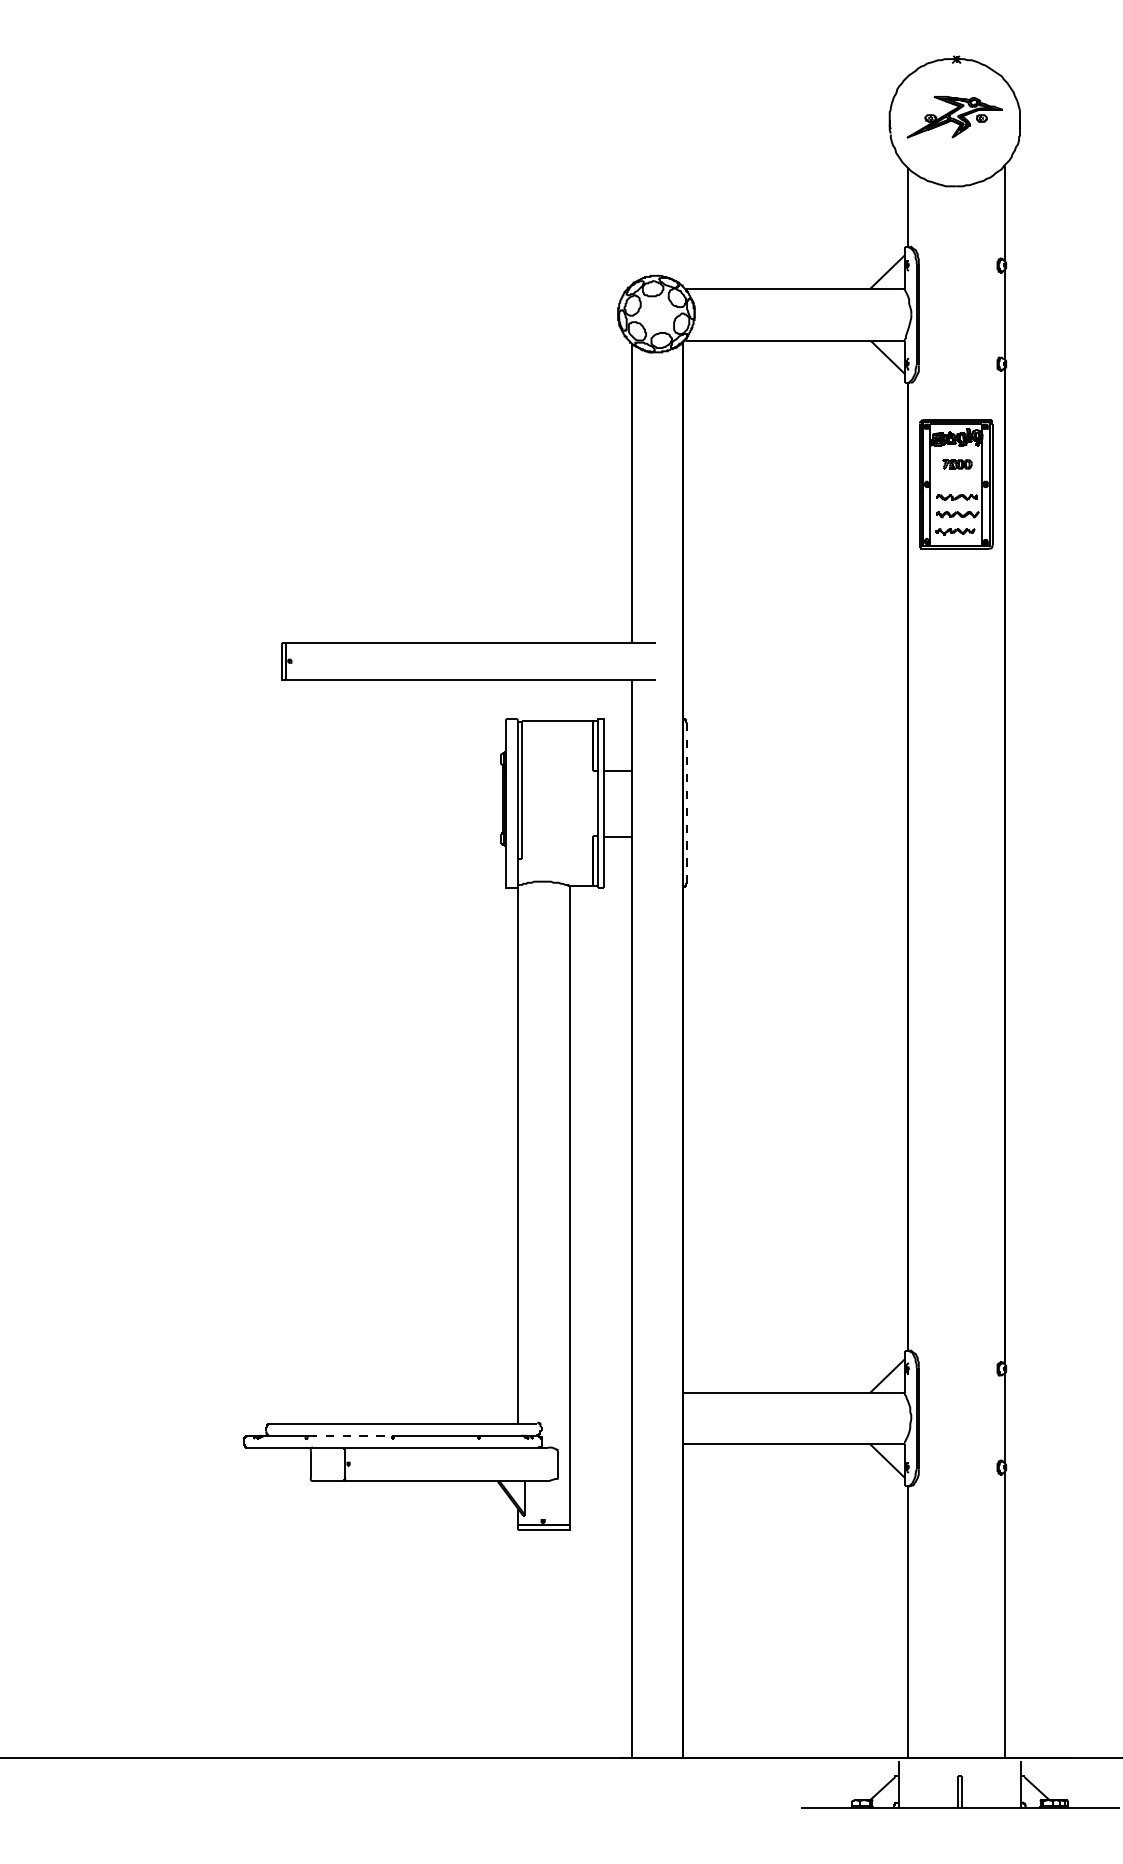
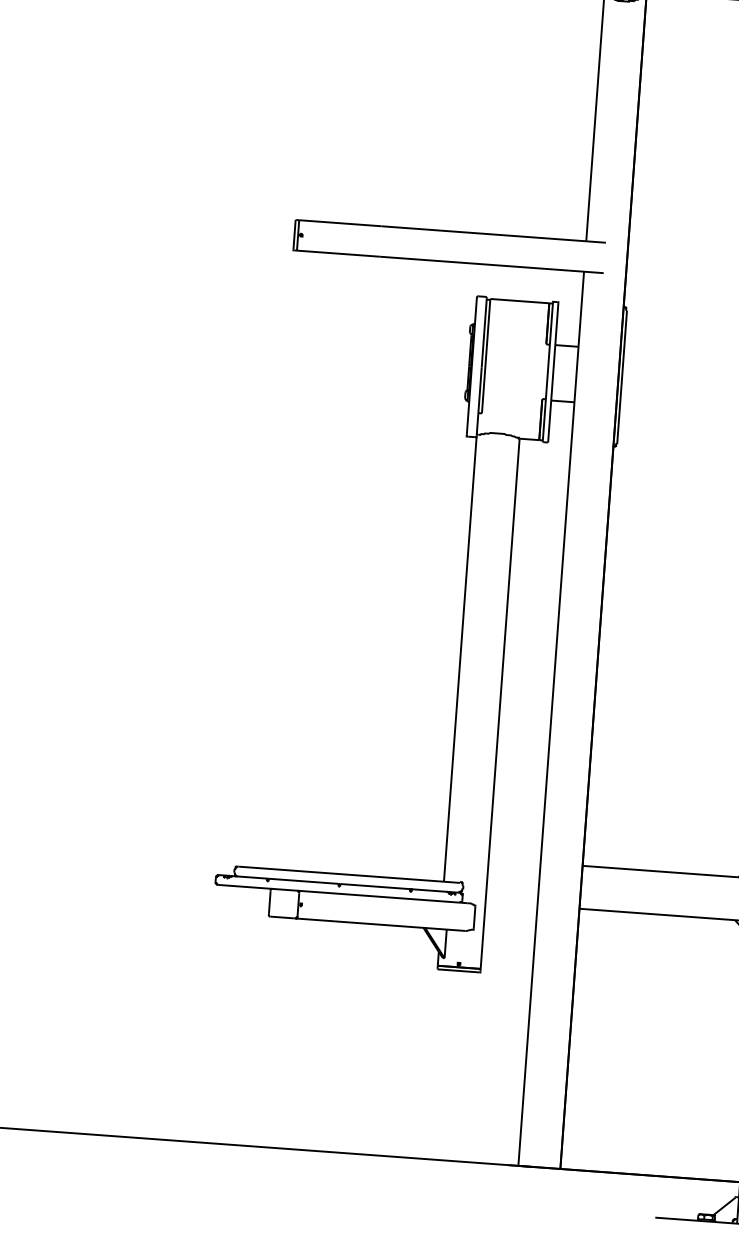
line: (687, 803) -> (622, 377), dashed -> solid
line: (350, 1435) -> (304, 881), dashed -> solid

